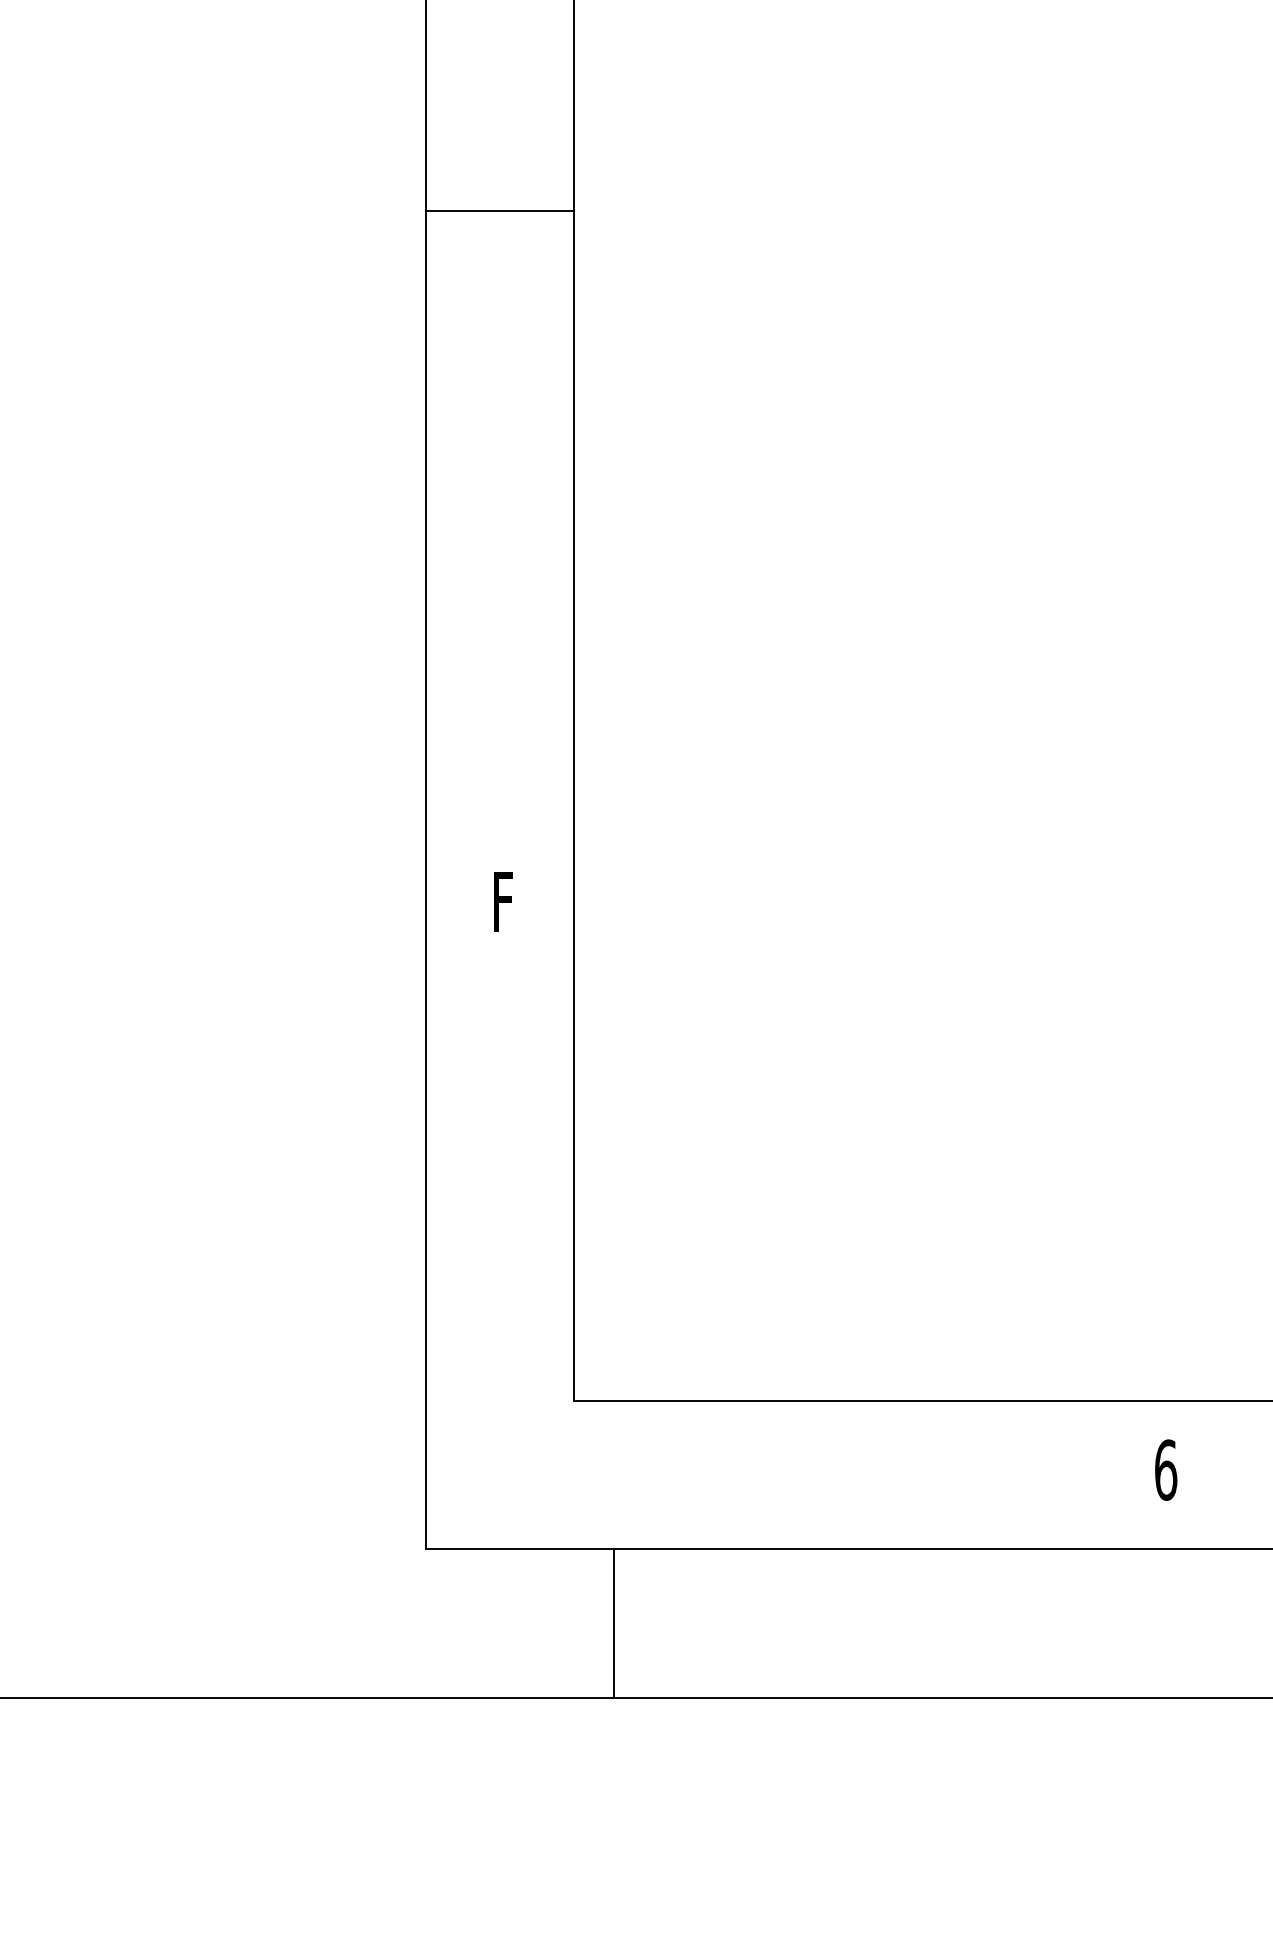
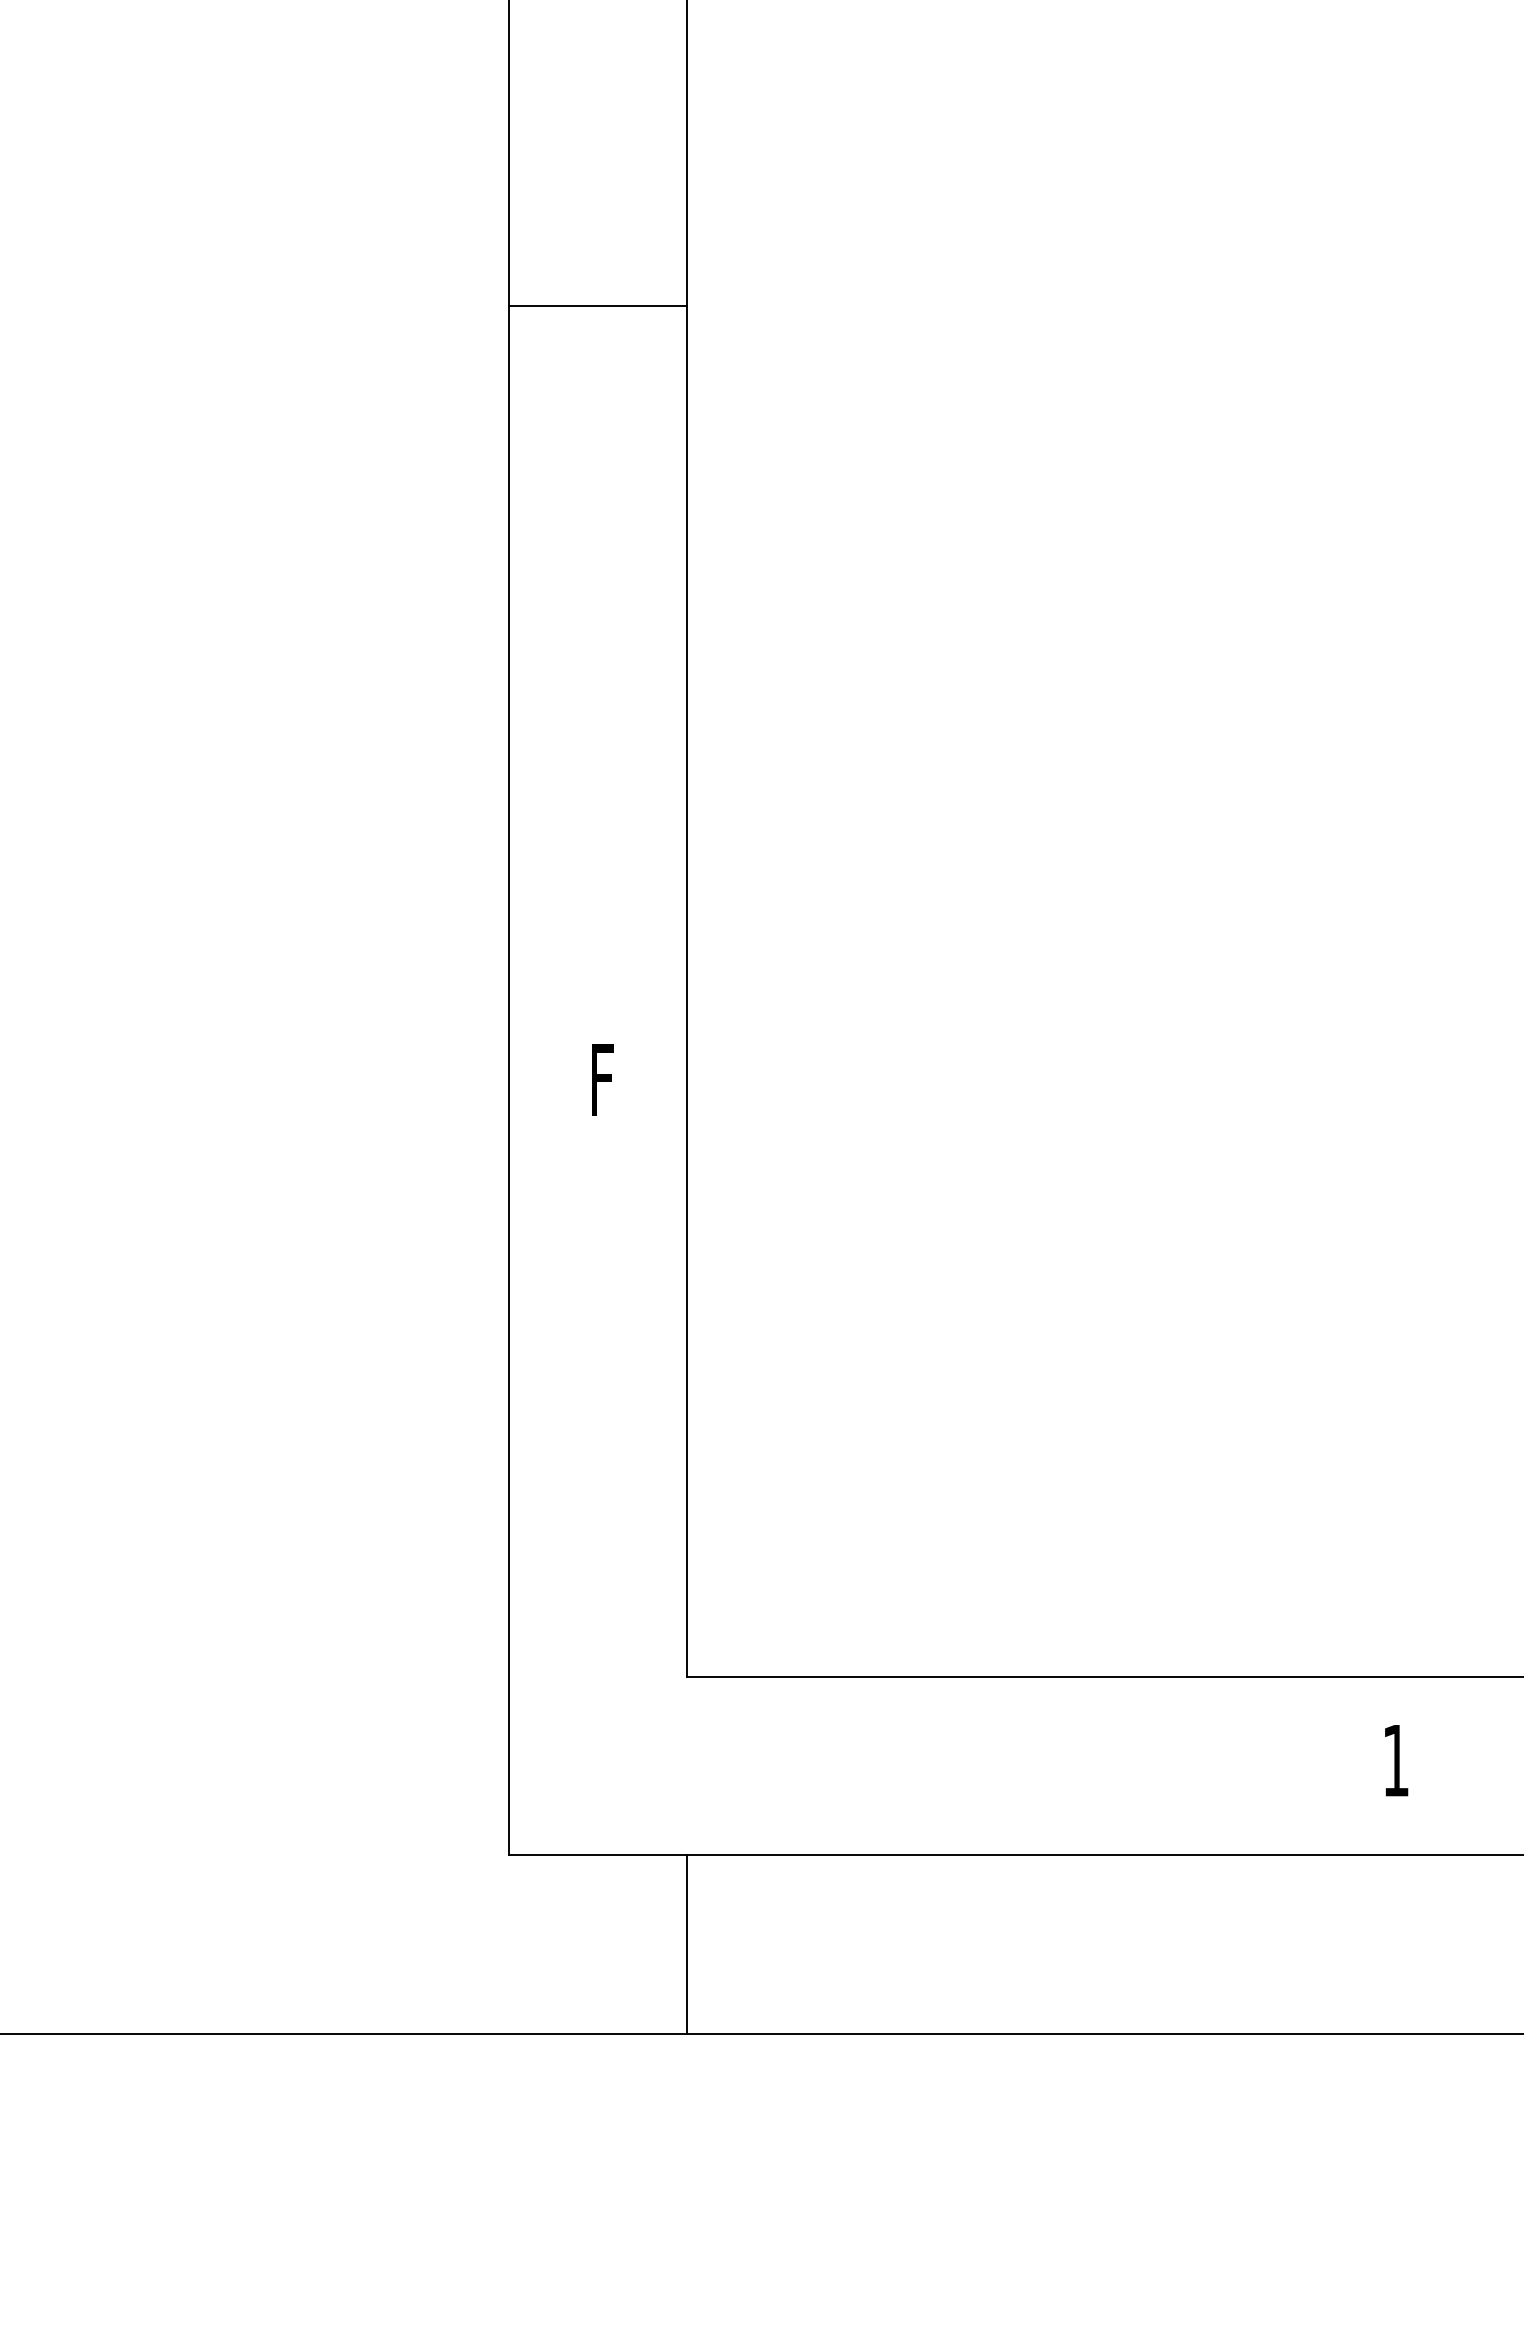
line: (499, 211) -> (598, 306), moved
text: (1166, 1470) -> (1396, 1760), 6 -> 1
line: (613, 1623) -> (687, 1944), moved

